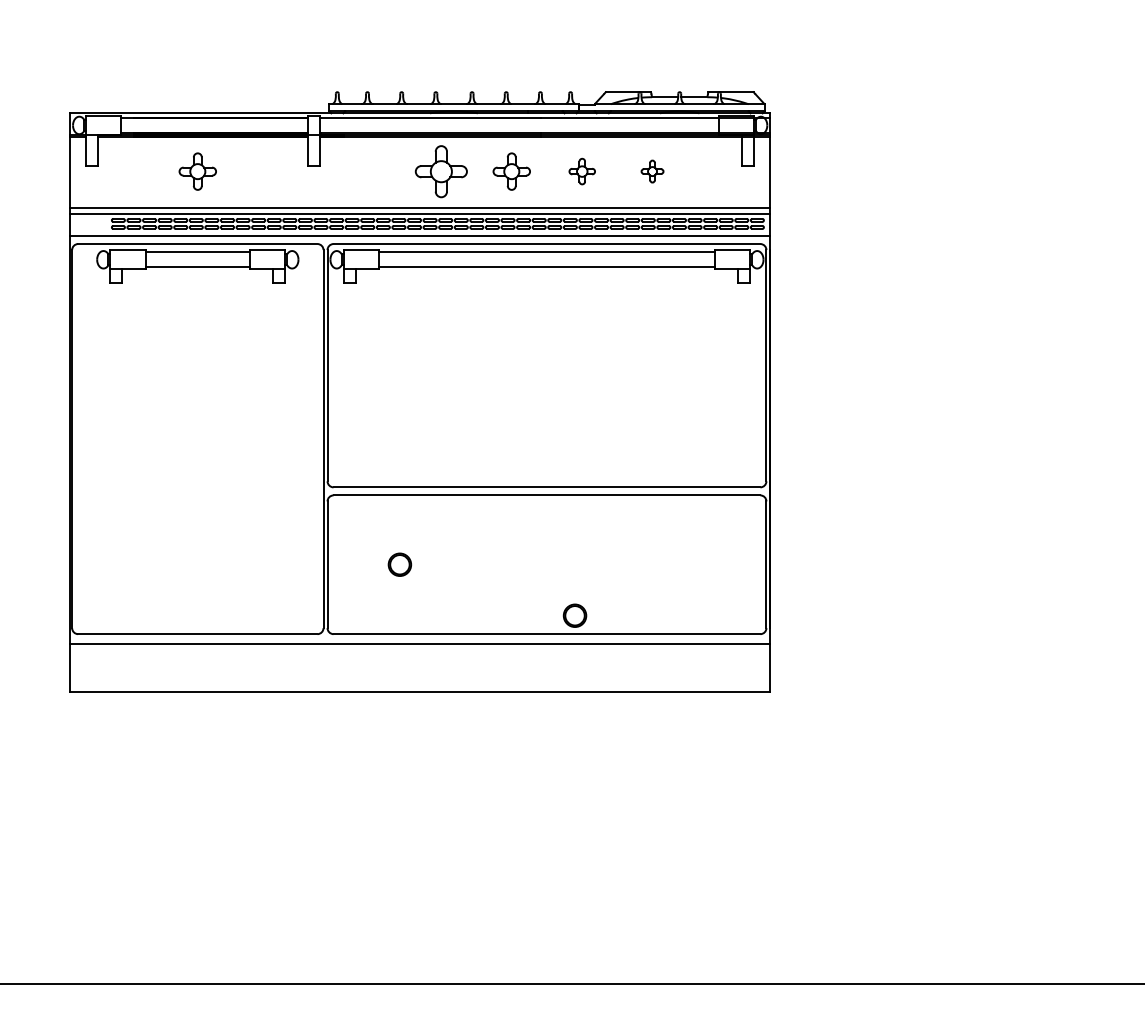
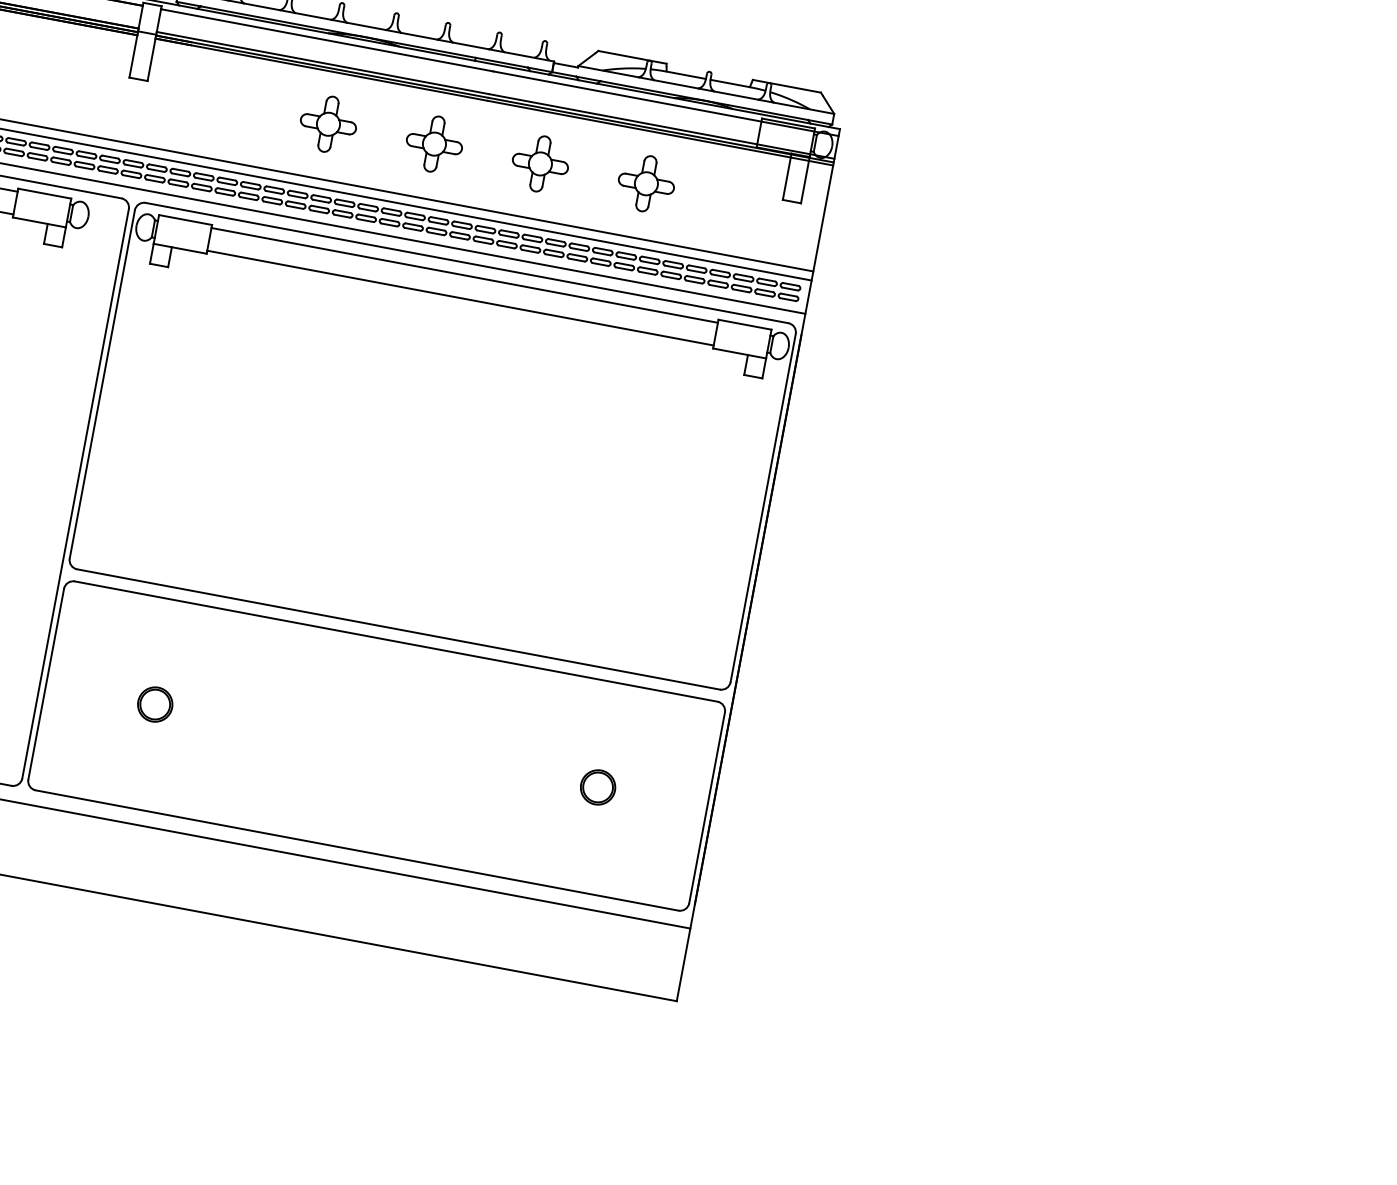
part: (441, 171) -> (328, 124), size x0.71
part: (582, 171) -> (540, 163), size x1.43
part: (652, 171) -> (646, 183), size x1.67
part: (574, 615) -> (597, 786), moved

